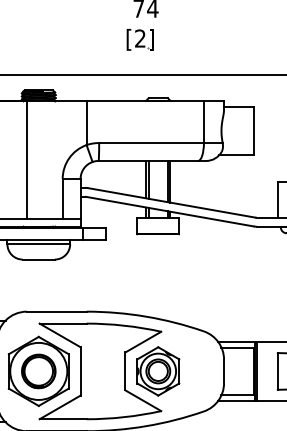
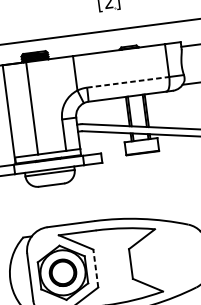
line: (152, 143) -> (128, 82), solid -> dashed
line: (80, 370) -> (95, 267), solid -> dashed
part: (158, 371) -> (156, 260), removed

